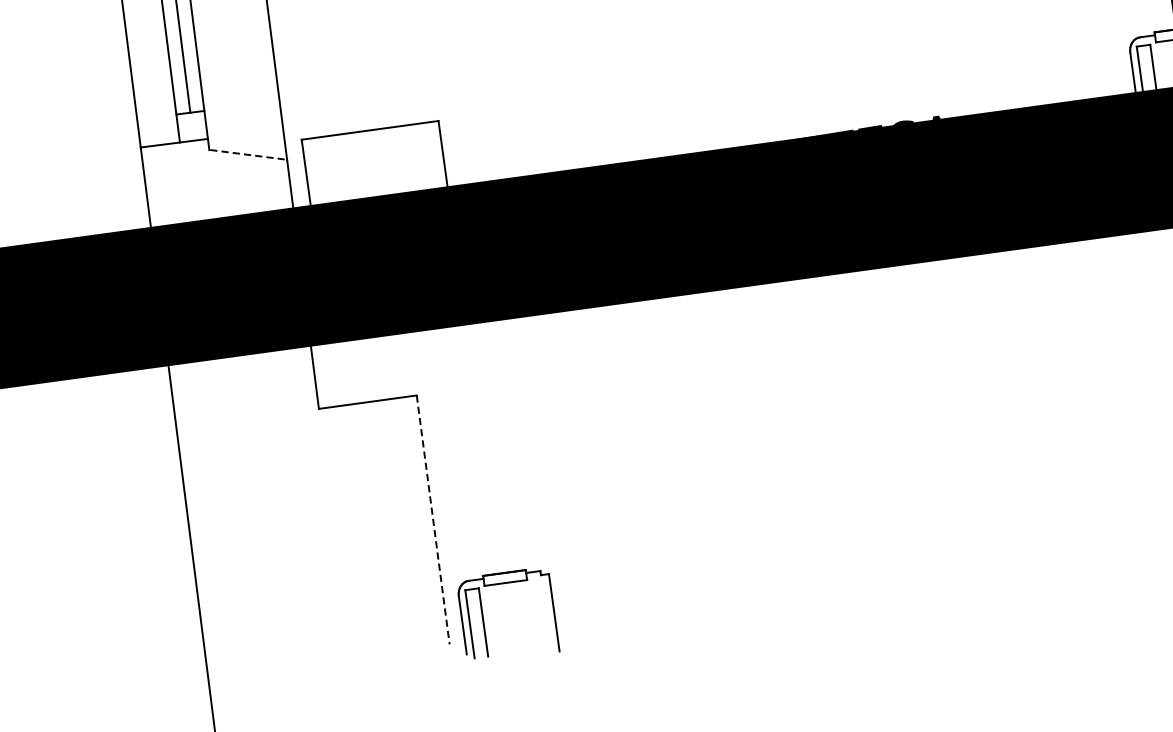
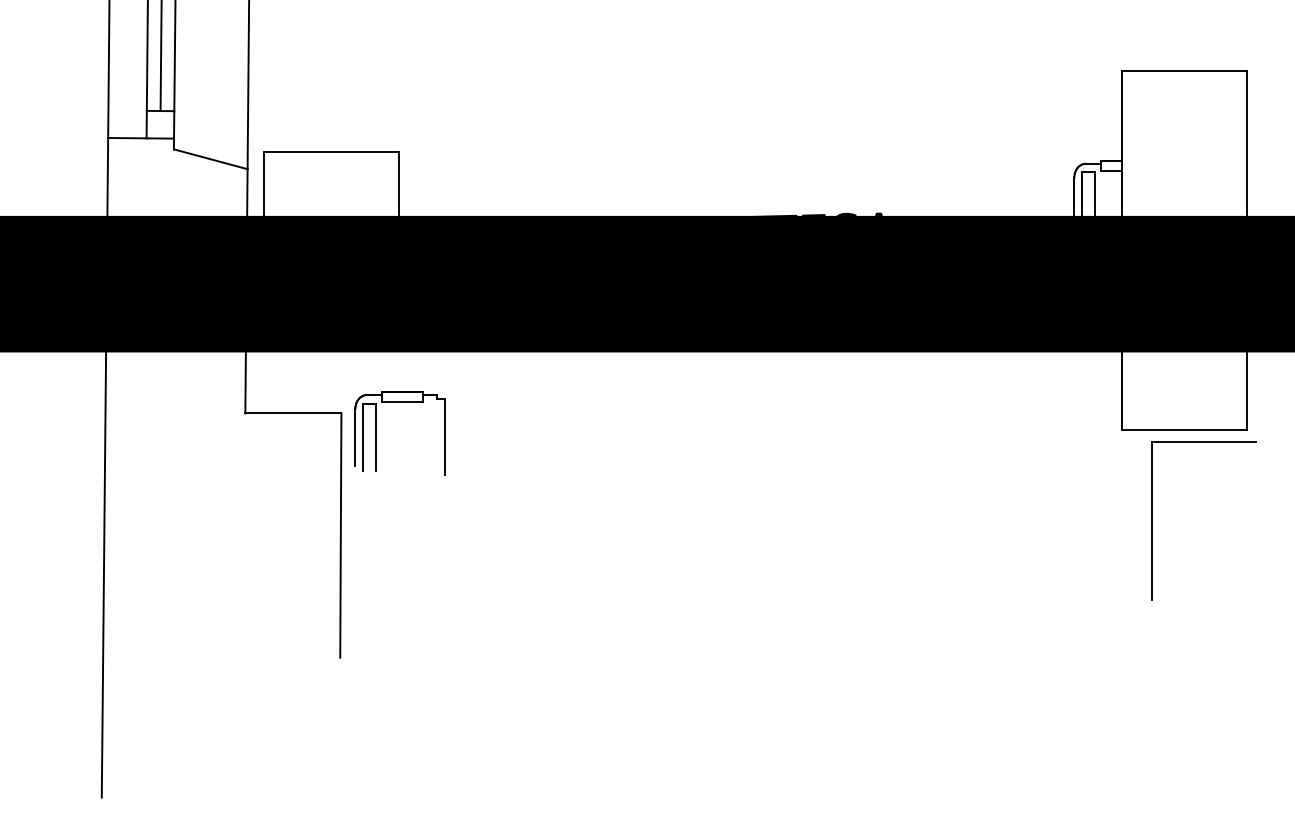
line: (249, 154) -> (211, 159), dashed -> solid
line: (432, 520) -> (340, 536), dashed -> solid
part: (483, 618) -> (376, 433), moved

